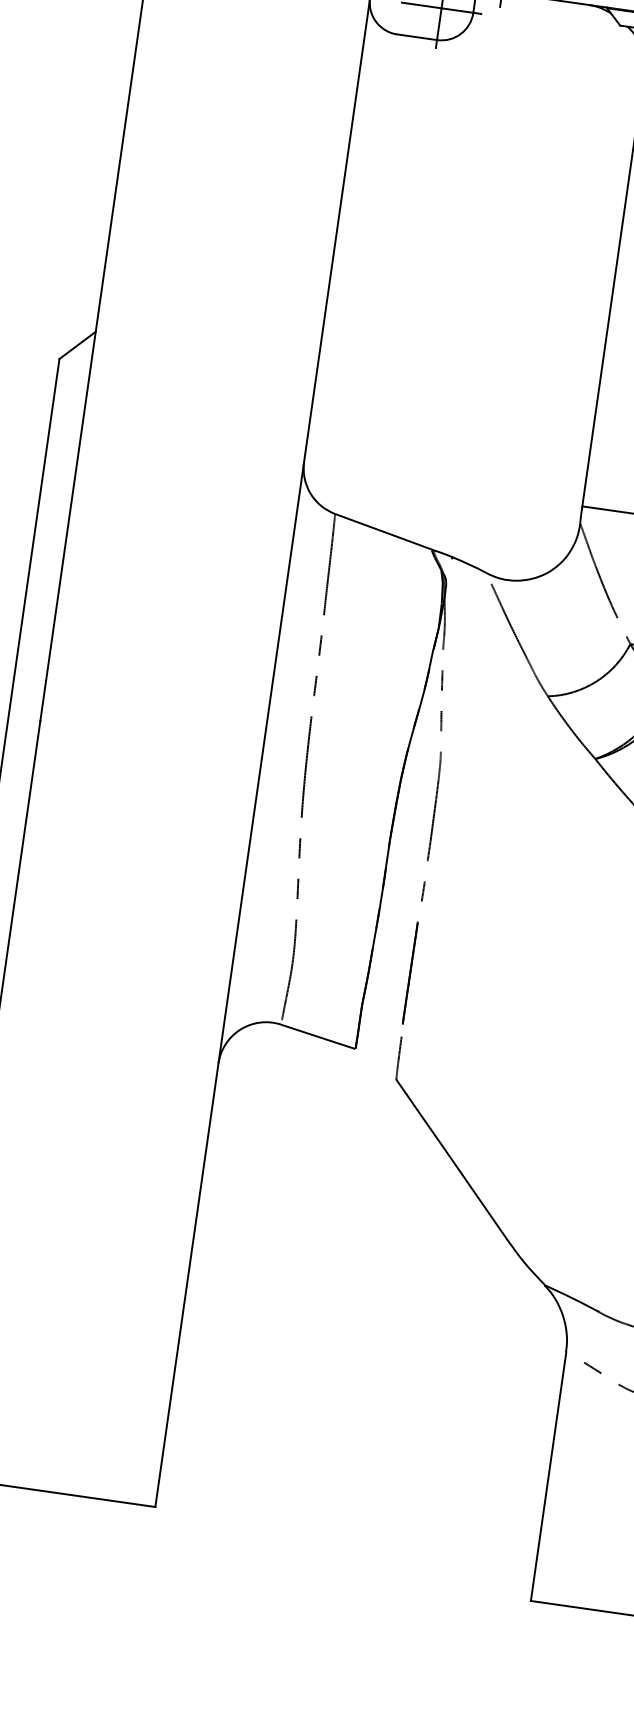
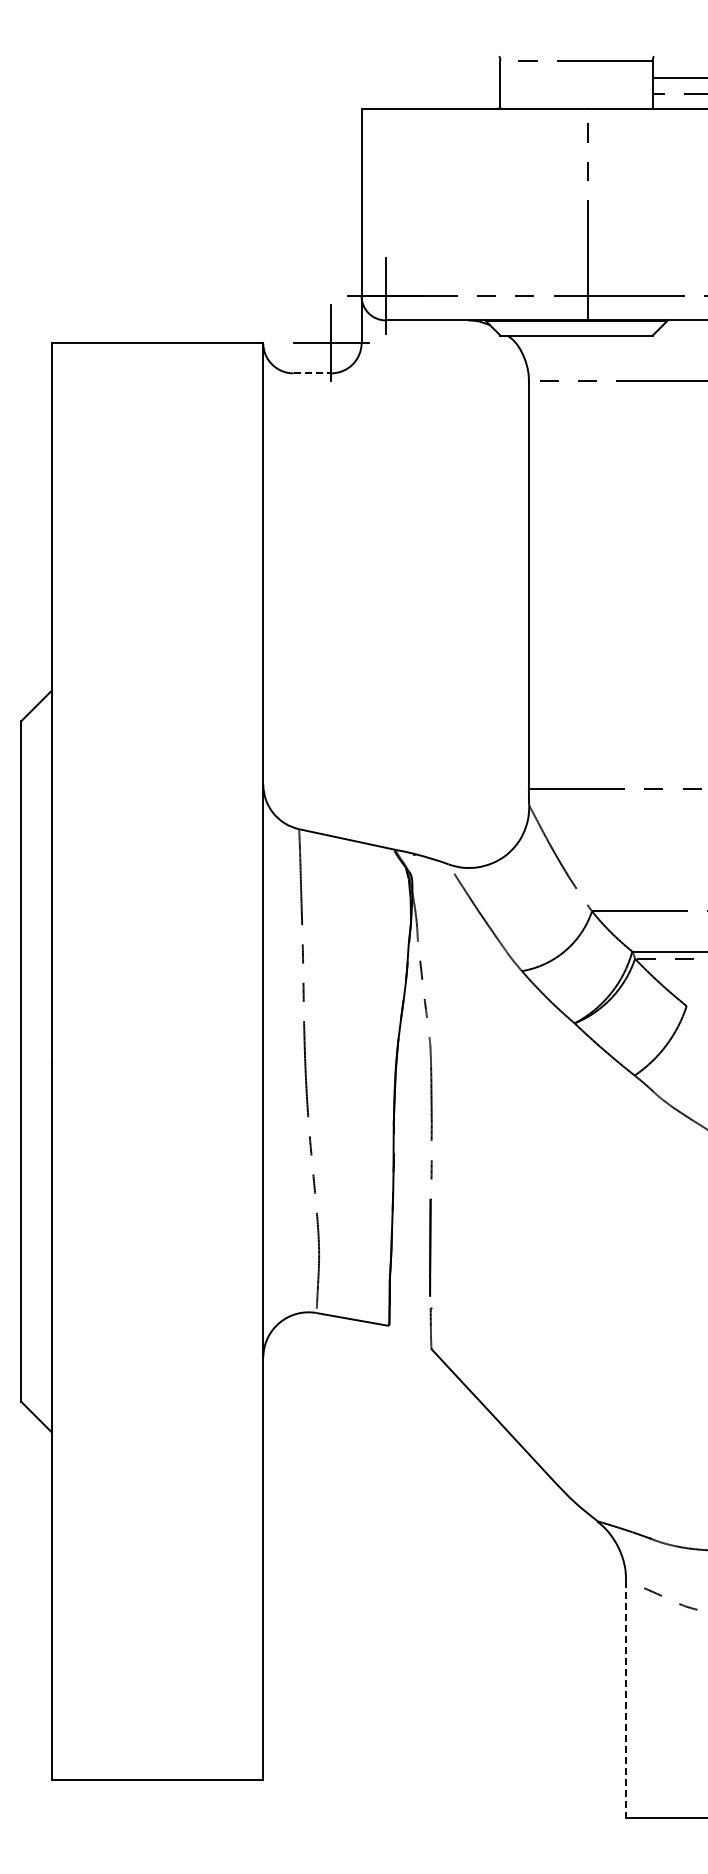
line: (417, 37) -> (312, 373), solid -> dashed
line: (548, 1476) -> (626, 1699), solid -> dashed

